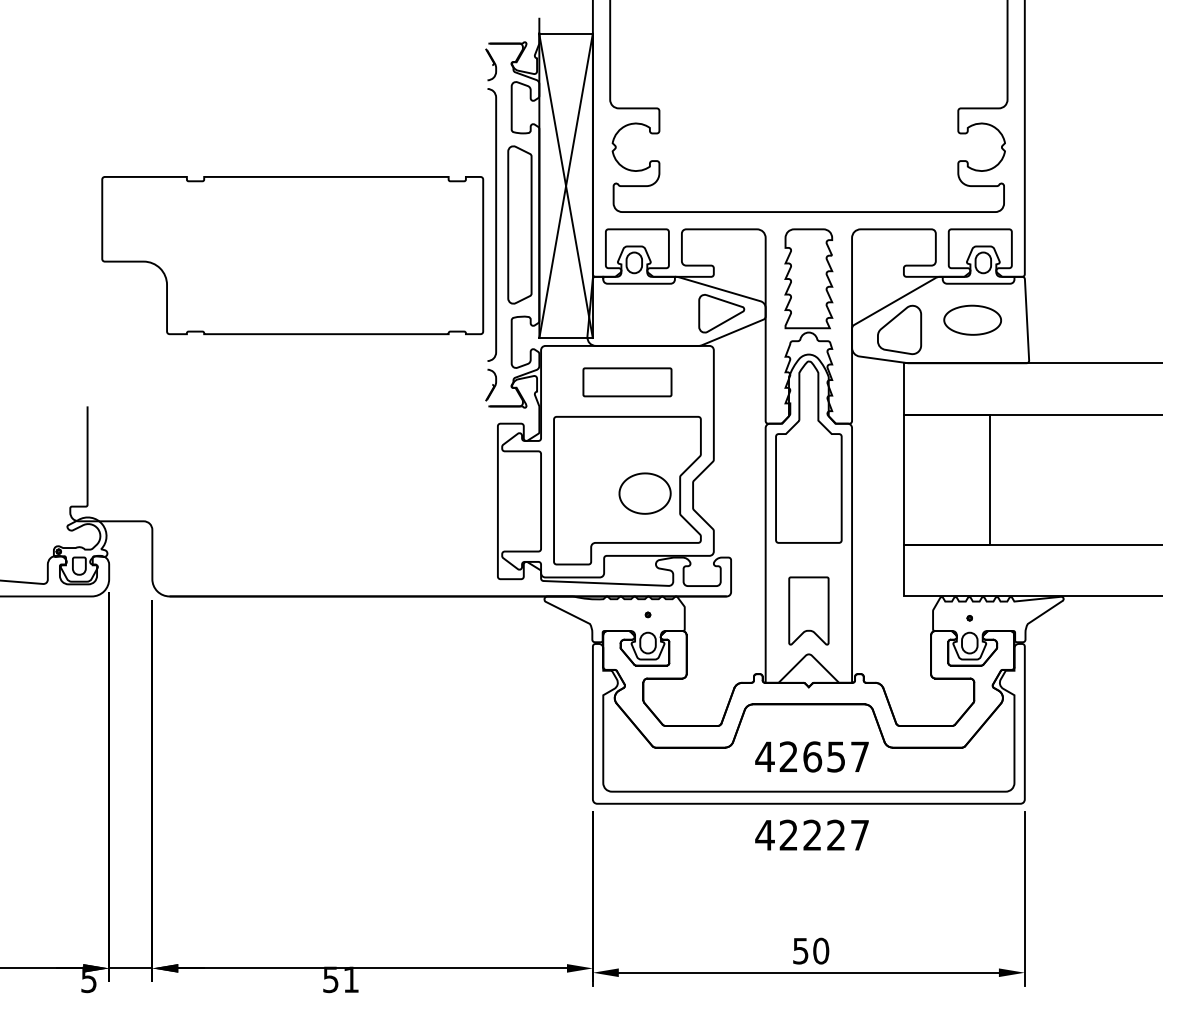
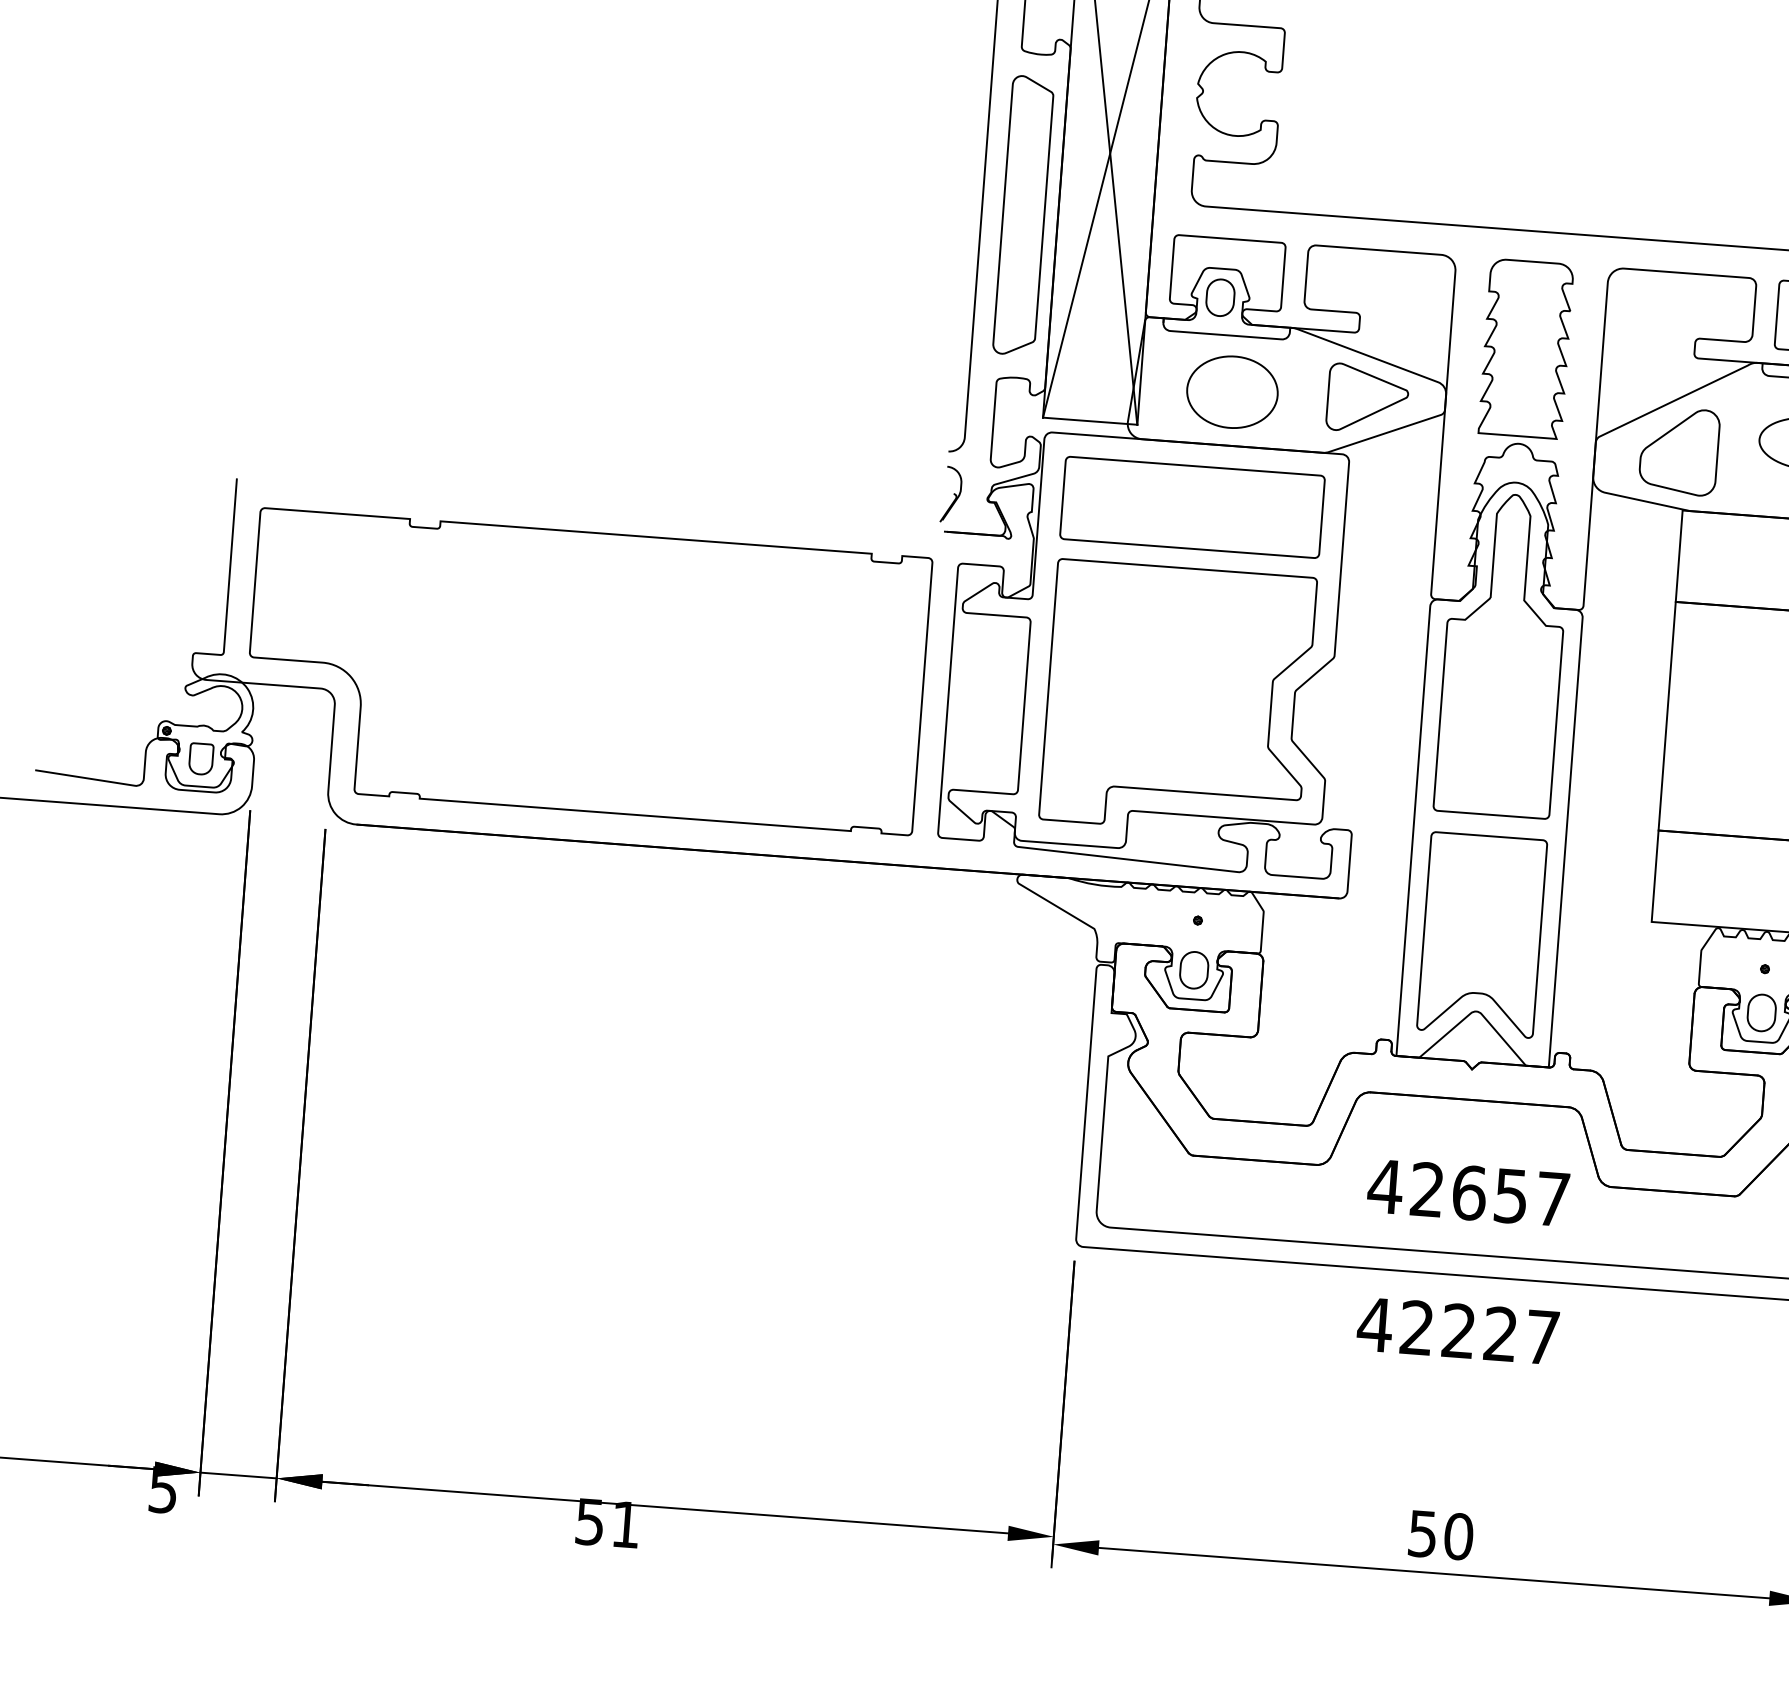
part: (292, 255) -> (585, 671), moved
part: (627, 382) -> (1192, 507), size x1.67
part: (644, 493) -> (1231, 391), moved
part: (808, 610) -> (1481, 934), size x1.67

